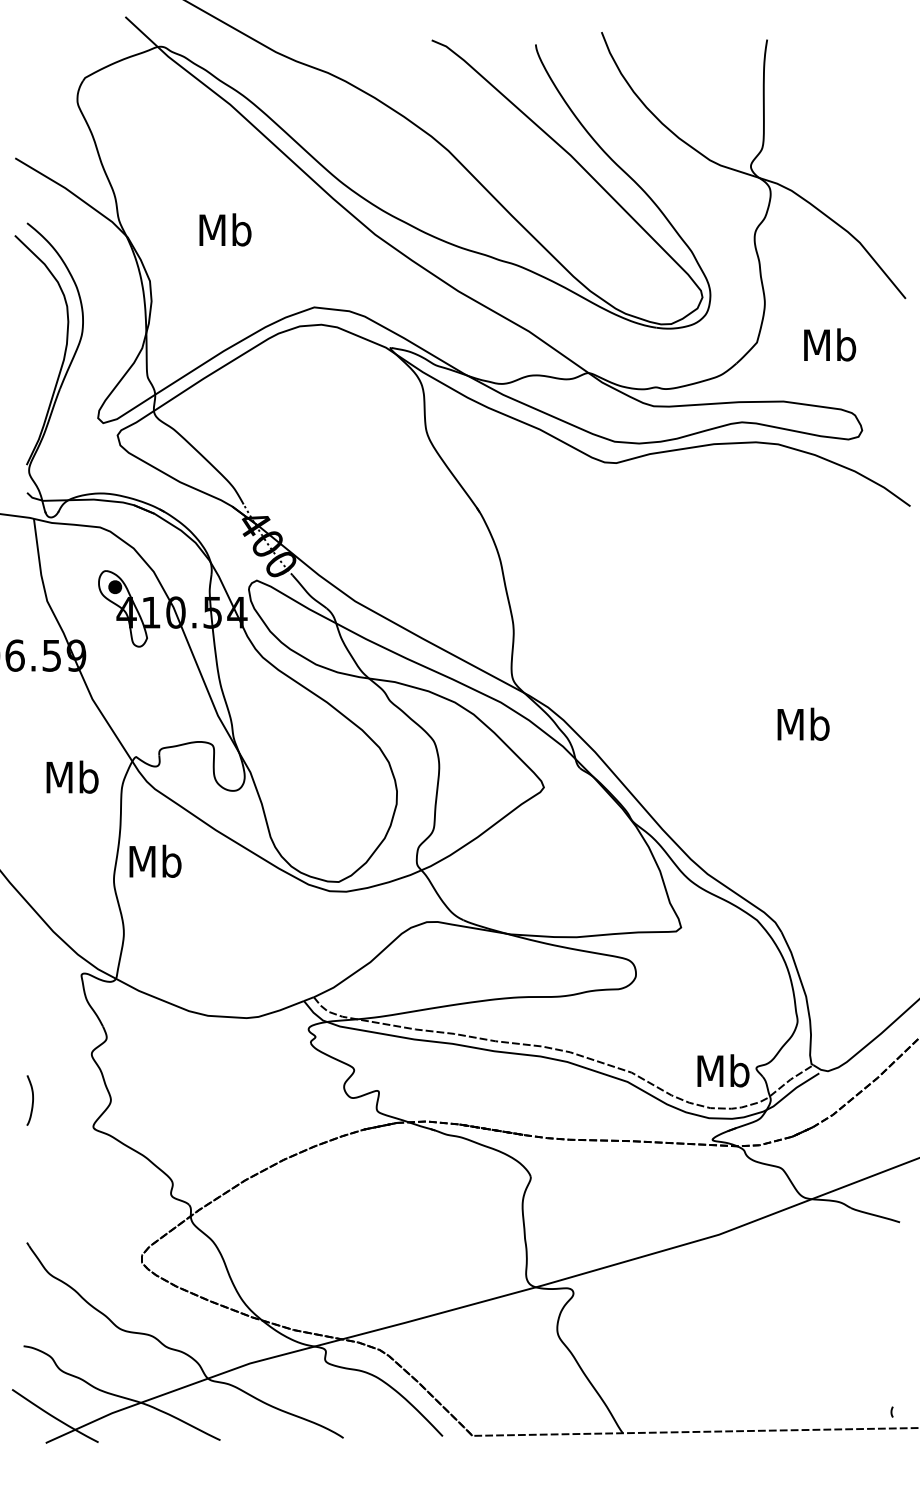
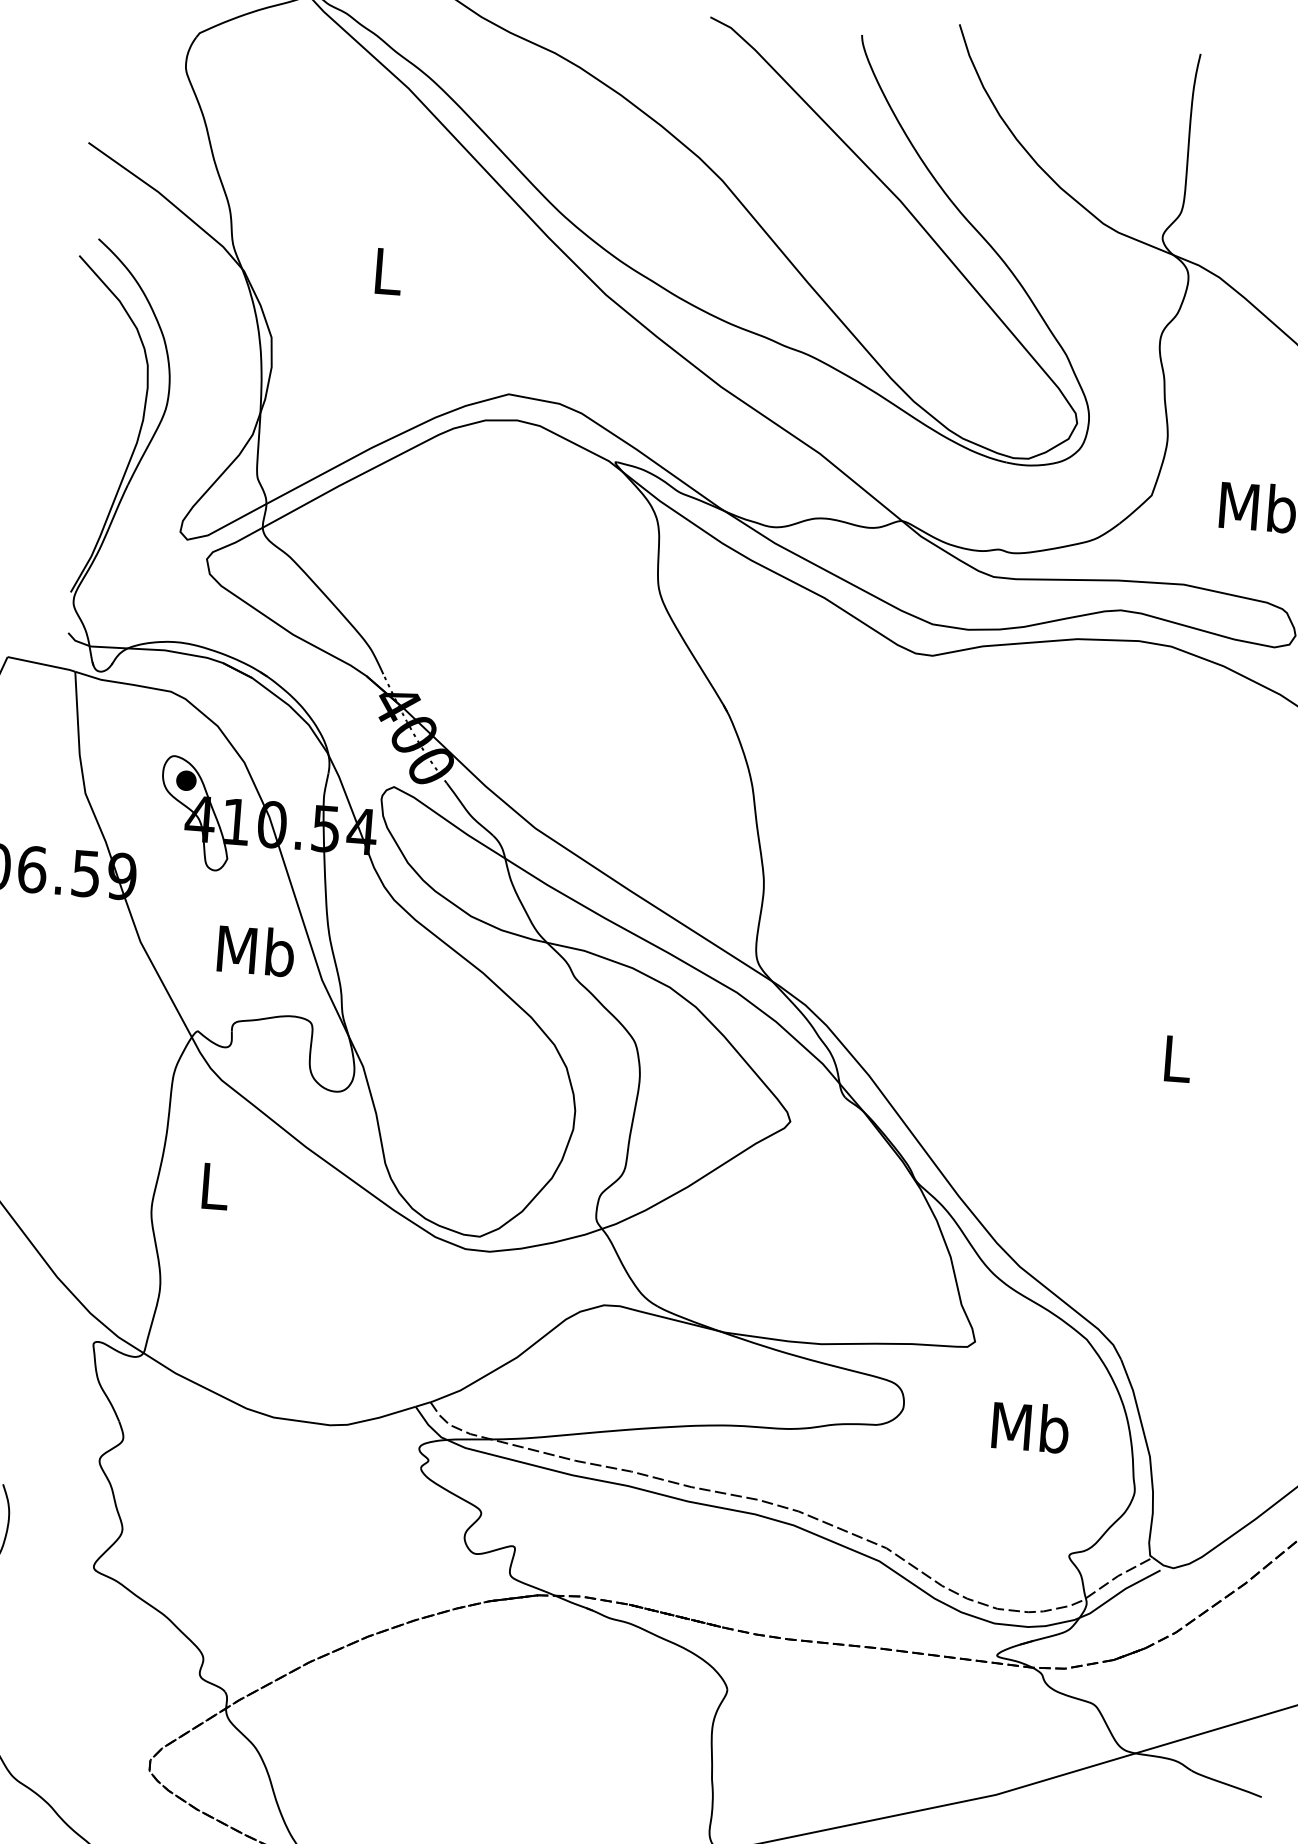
text: (225, 229) -> (387, 270), Mb -> L
text: (803, 723) -> (1176, 1057), Mb -> L
text: (72, 776) -> (256, 949), moved
text: (155, 860) -> (214, 1184), Mb -> L
text: (723, 1070) -> (1030, 1426), moved

